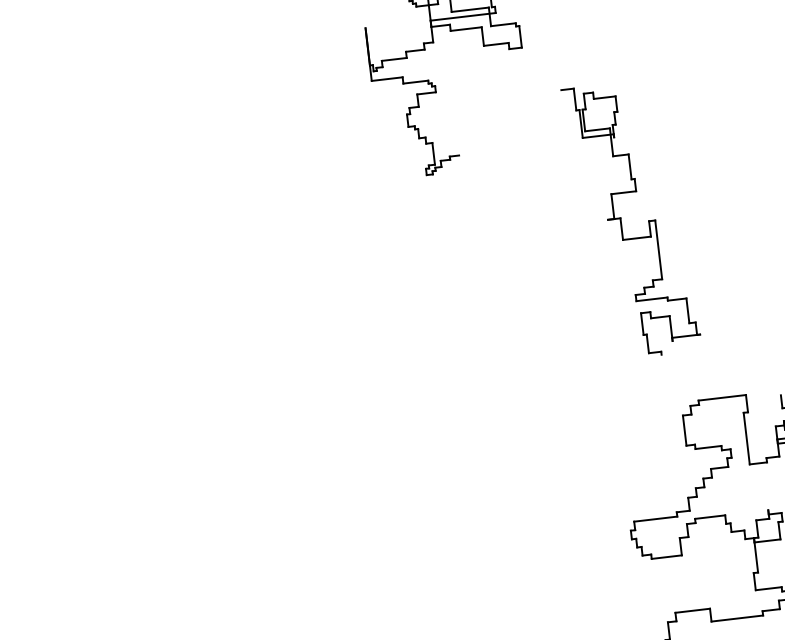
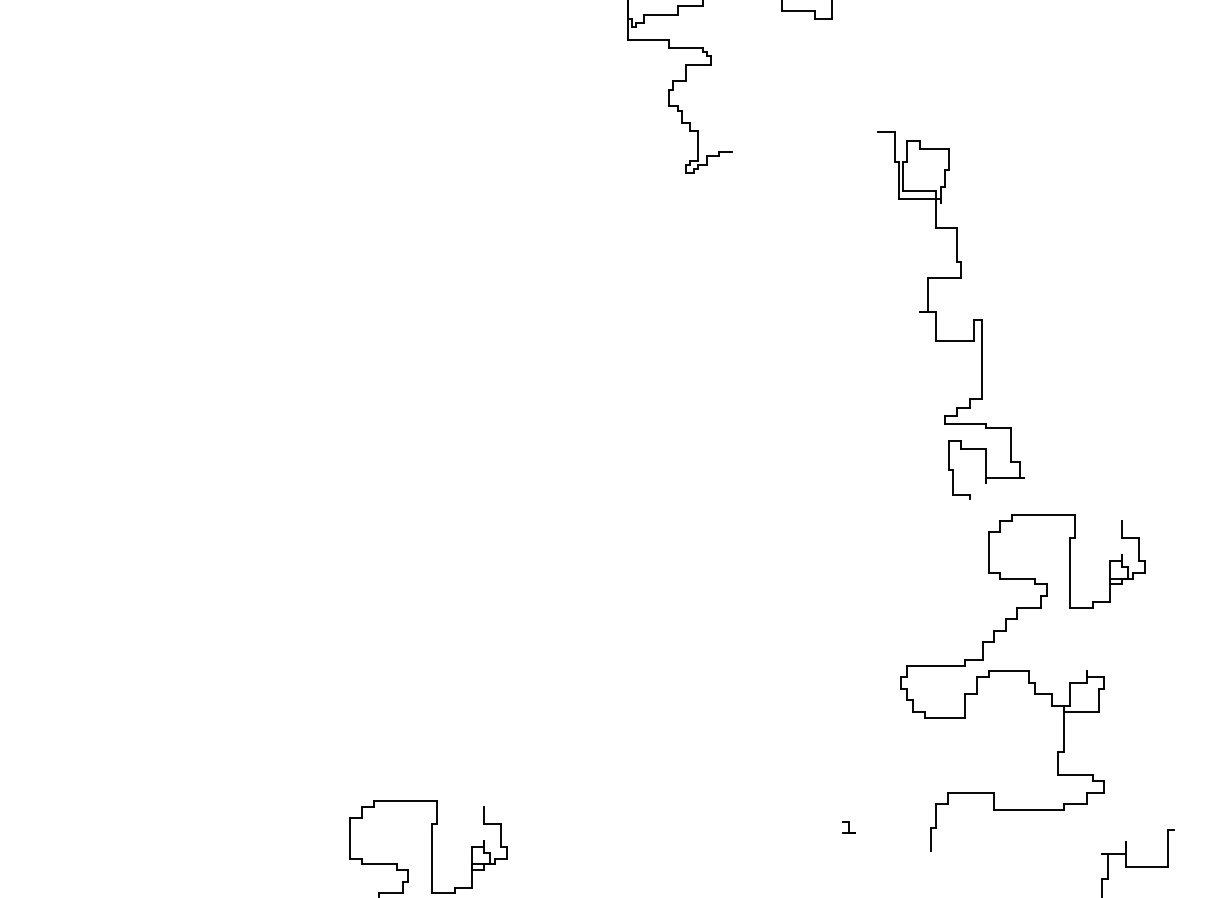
part: (620, 221) -> (936, 315), moved

